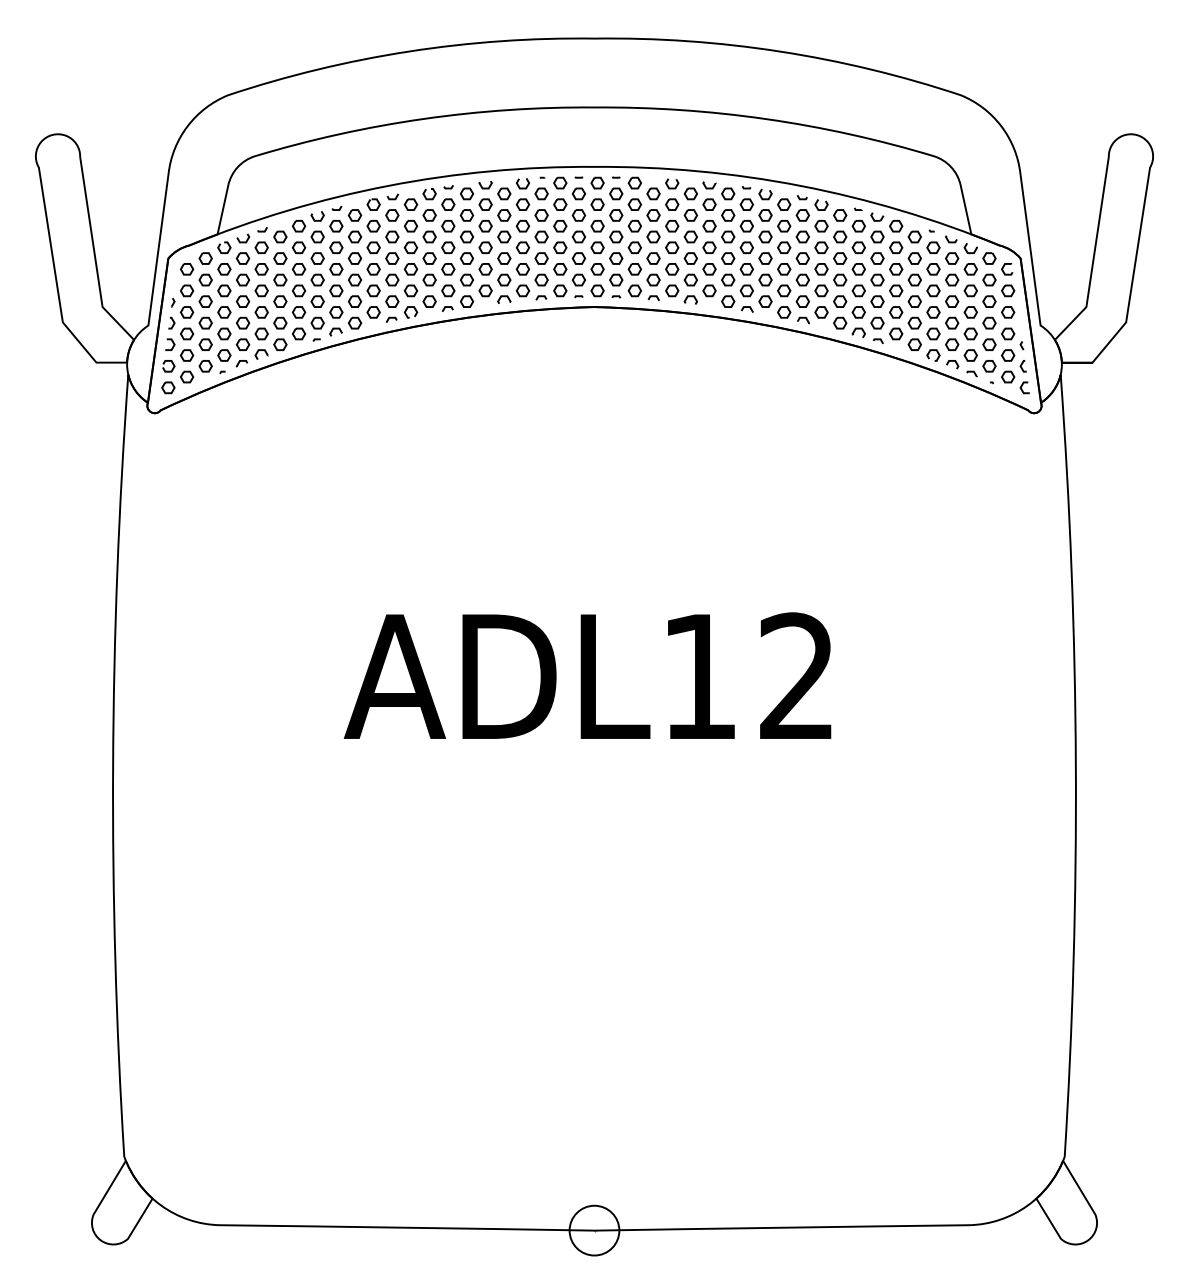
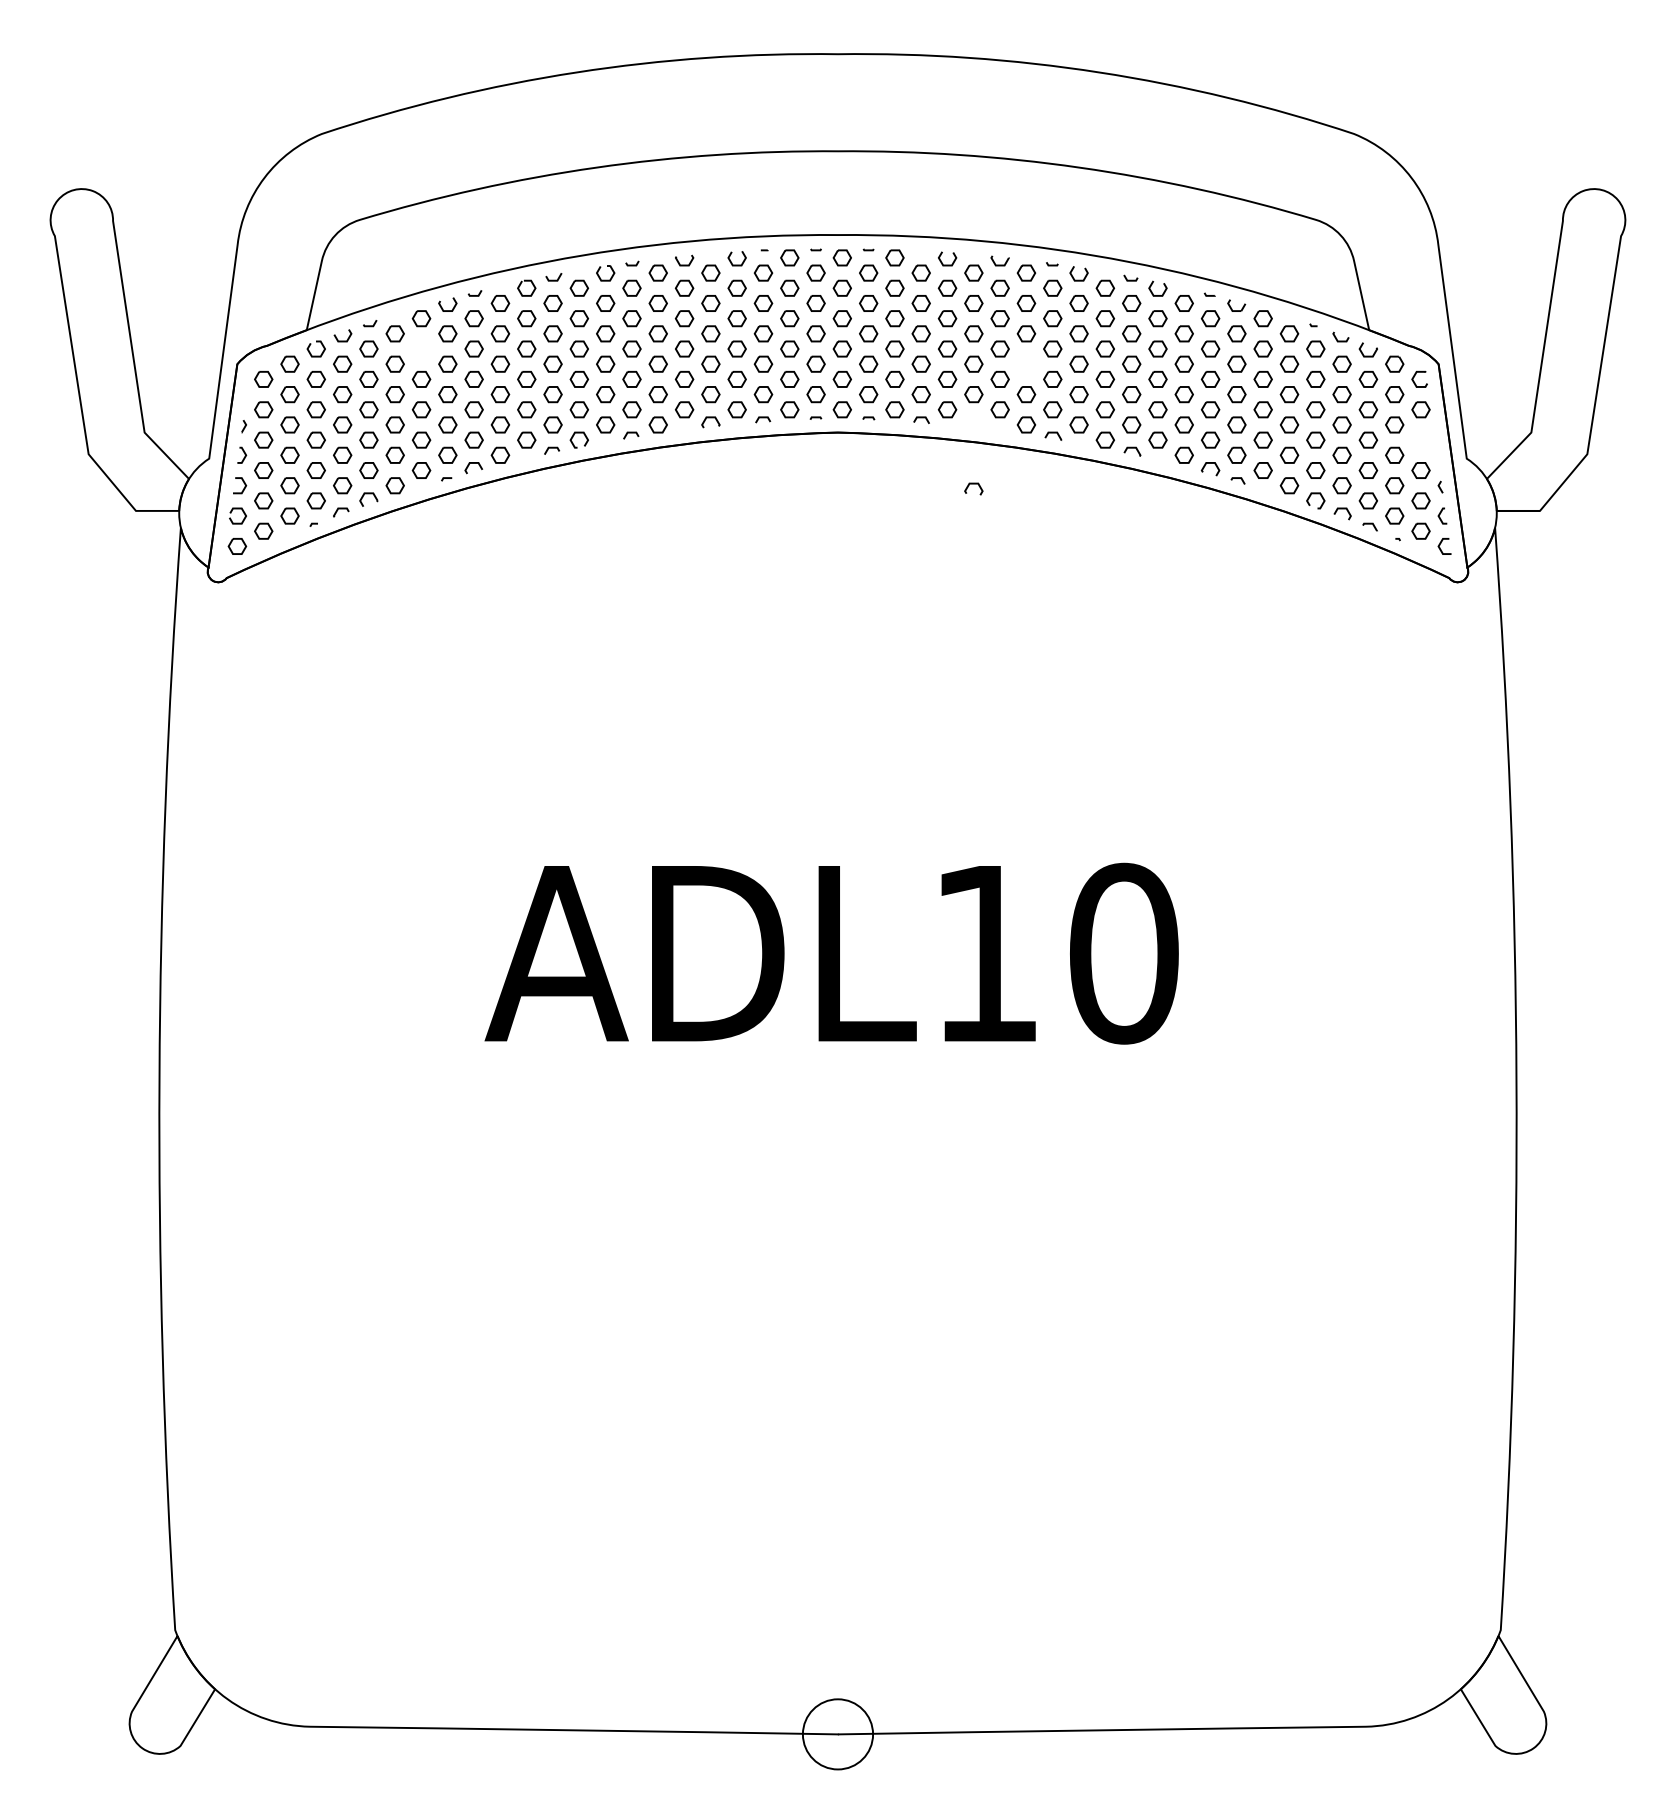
part: (299, 247) -> (422, 348), removed
part: (728, 258) -> (1026, 364), removed
curve: (690, 297) -> (973, 485), moved
part: (1008, 312) -> (1421, 440), removed
text: (797, 676) -> (1124, 953), ADL12 -> ADL10

